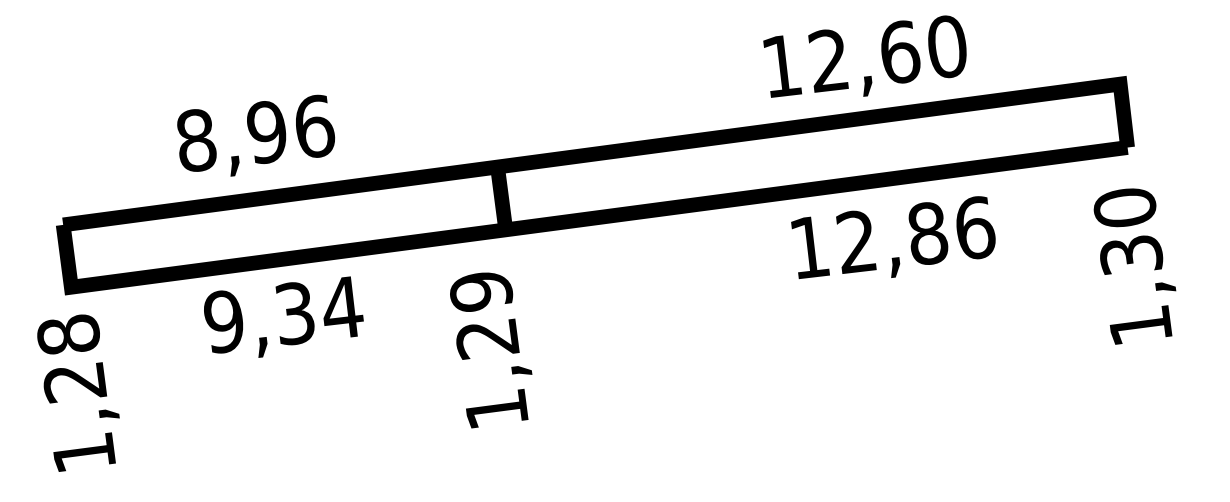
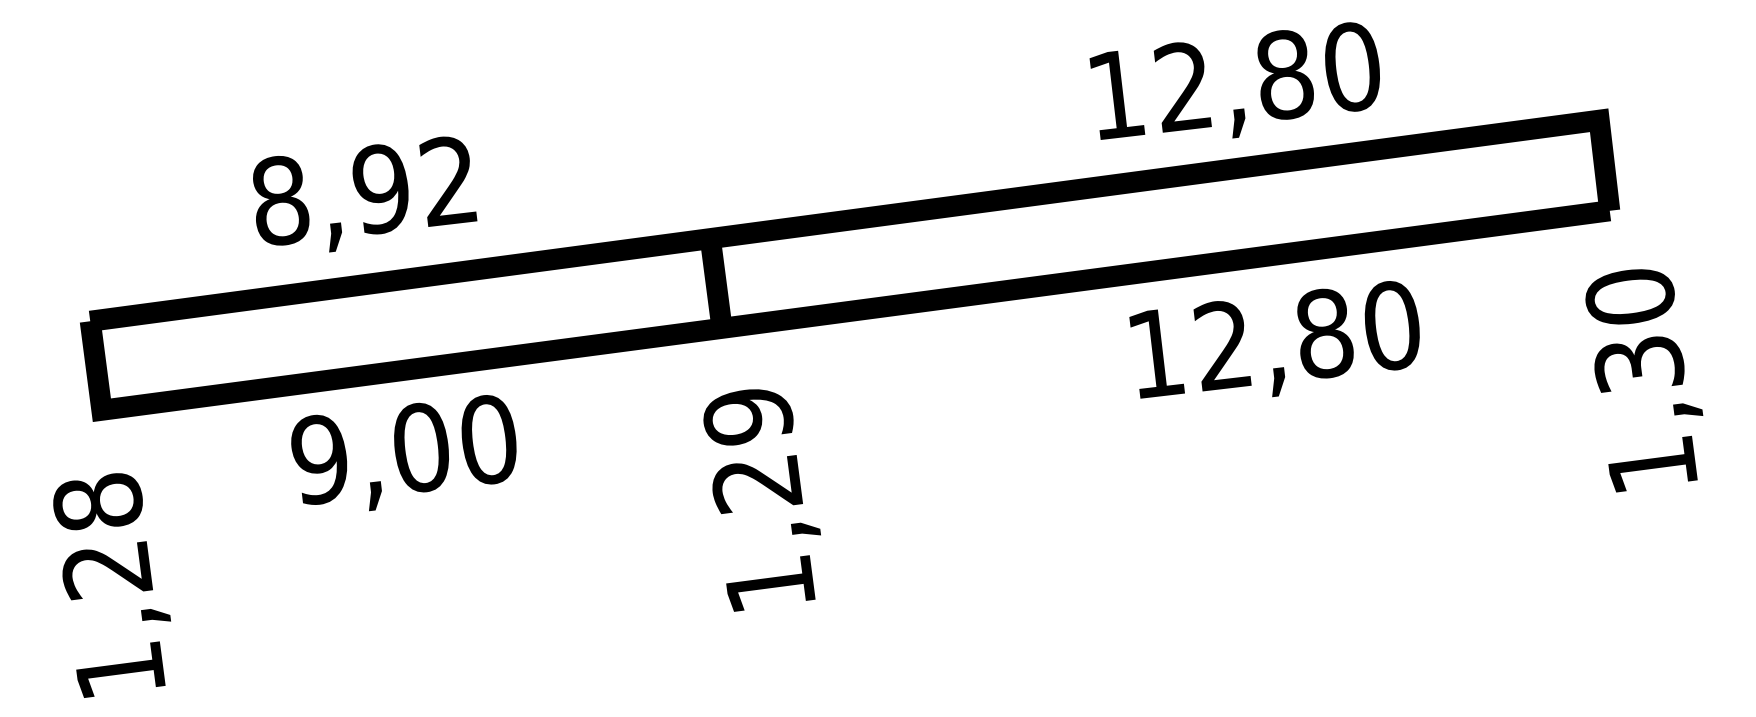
text: (900, 52) -> (1285, 74), 12,60 -> 12,80
text: (314, 126) -> (448, 180), 8,96 -> 8,92
text: (975, 227) -> (1392, 325), 12,86 -> 12,80
text: (1135, 266) -> (1644, 380), moved
text: (319, 310) -> (456, 443), 9,34 -> 9,00
text: (490, 350) -> (761, 500), moved
text: (78, 393) -> (111, 585), moved

